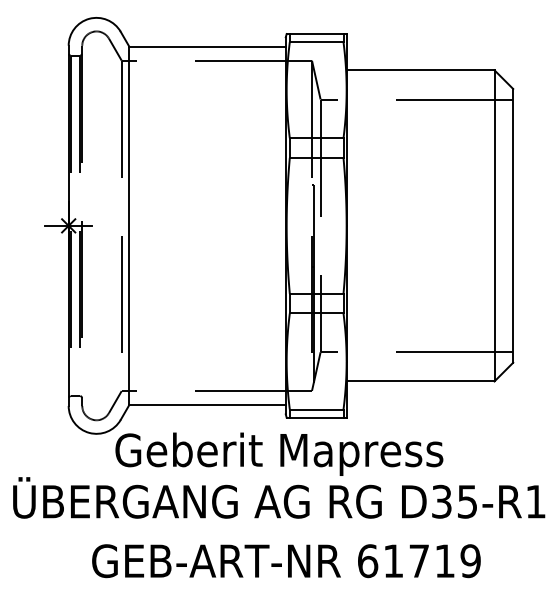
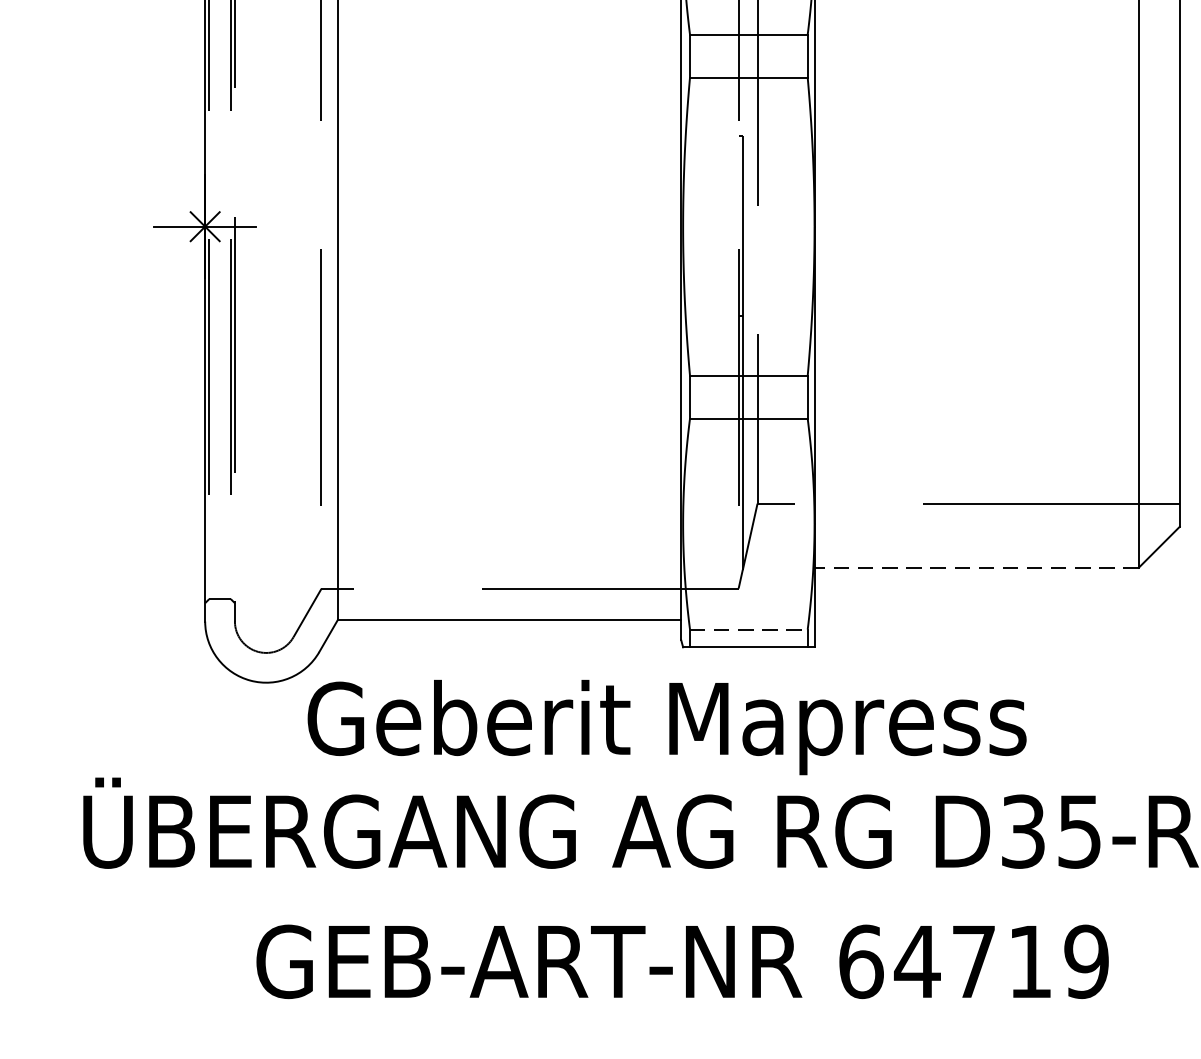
line: (420, 381) -> (976, 567), solid -> dashed
line: (316, 409) -> (748, 629), solid -> dashed
text: (393, 560) -> (917, 960), 61719 -> 64719

